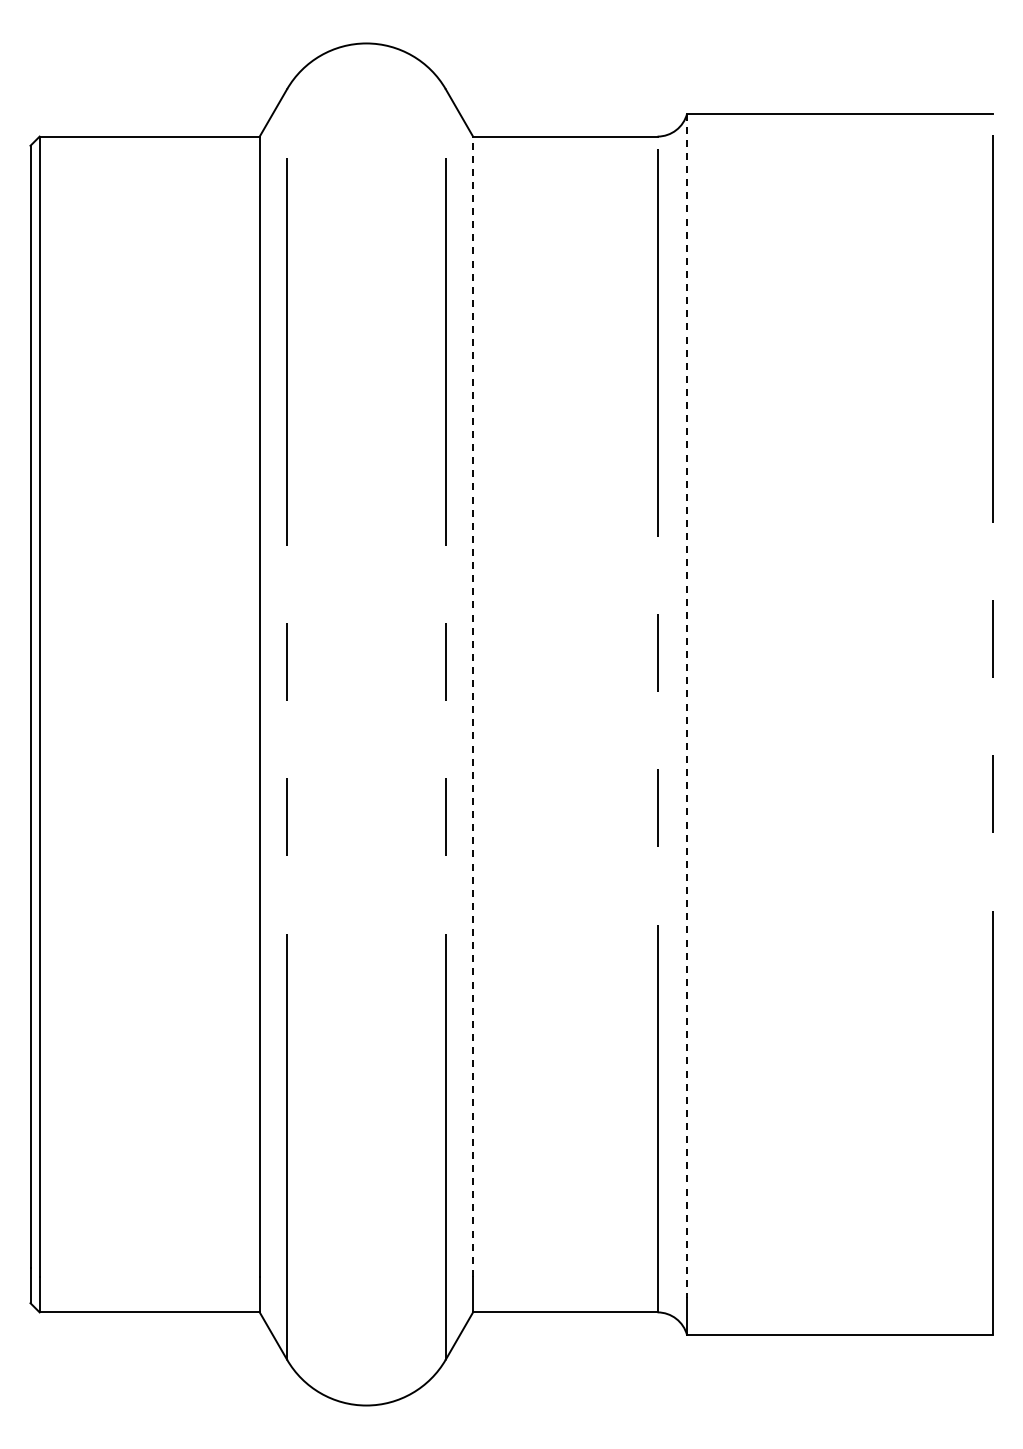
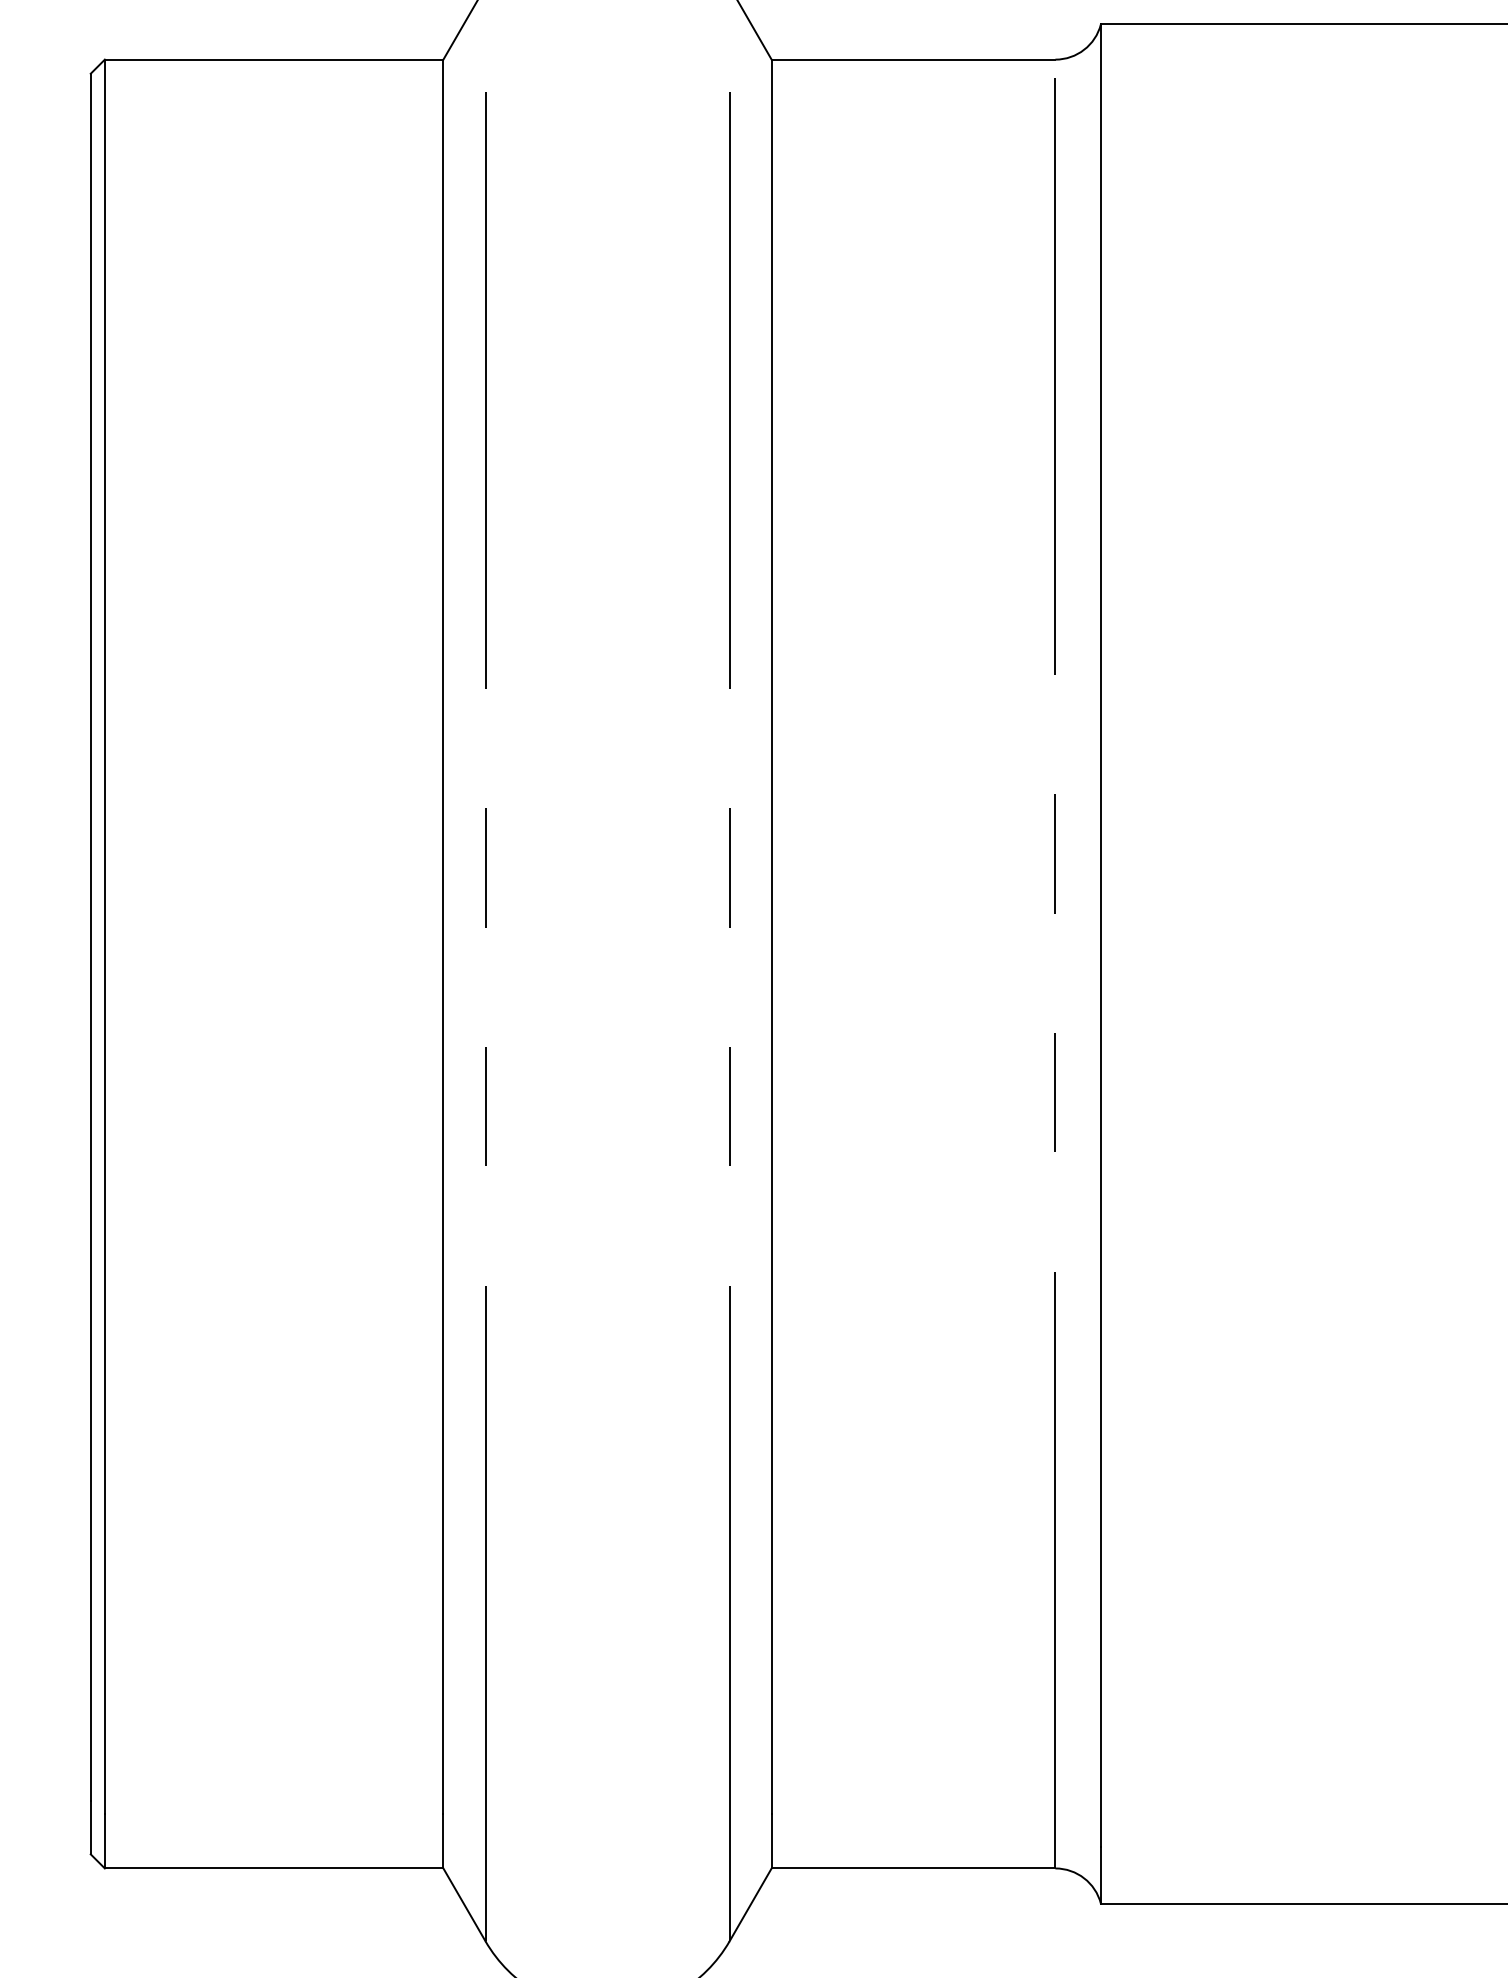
line: (473, 706) -> (772, 936), dashed -> solid
line: (687, 706) -> (1101, 936), dashed -> solid

